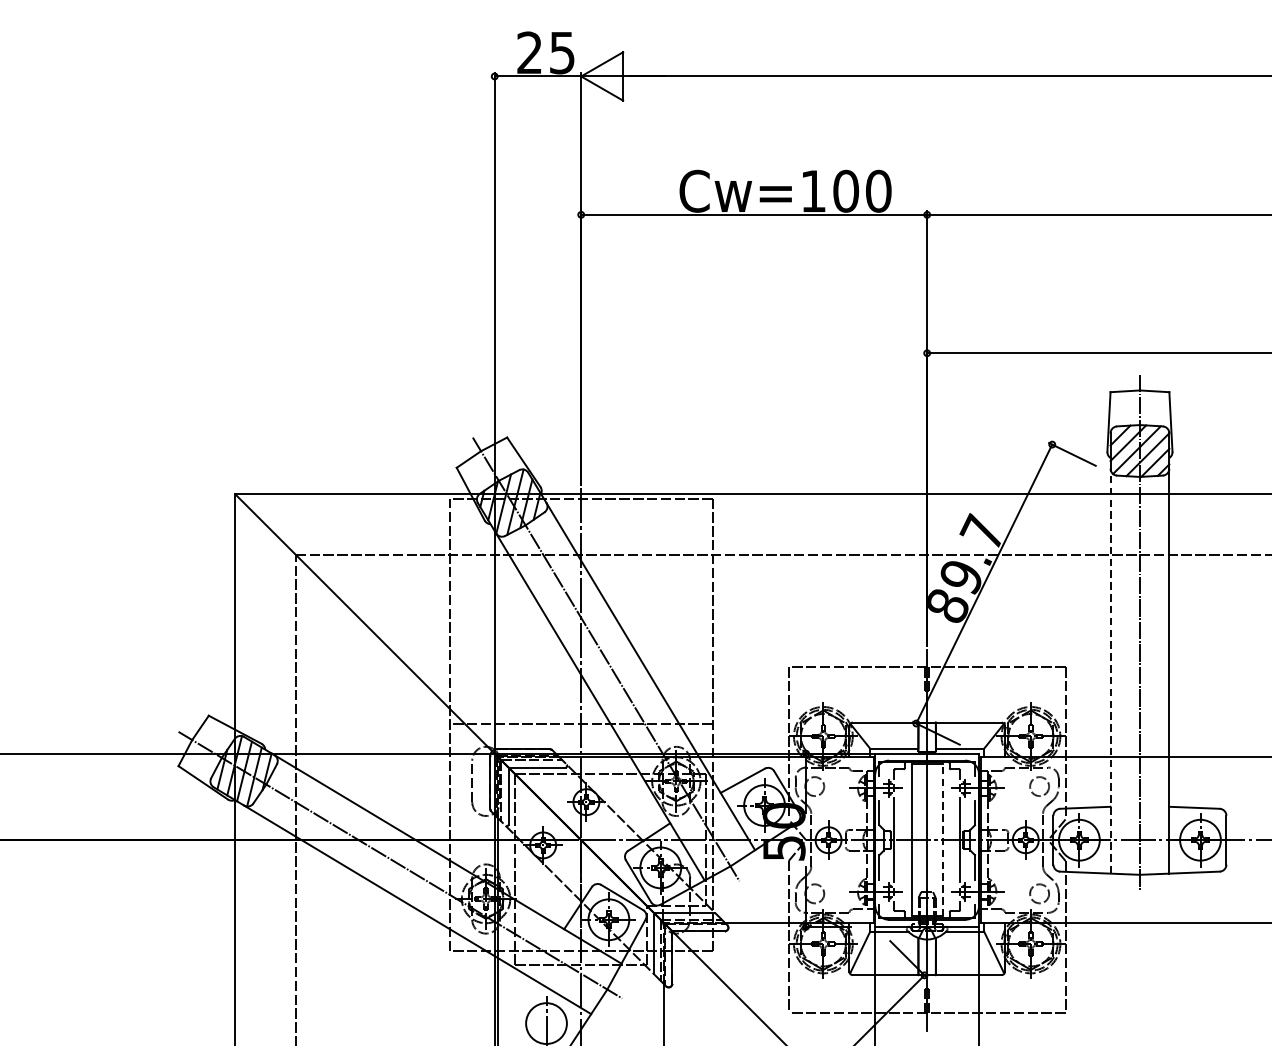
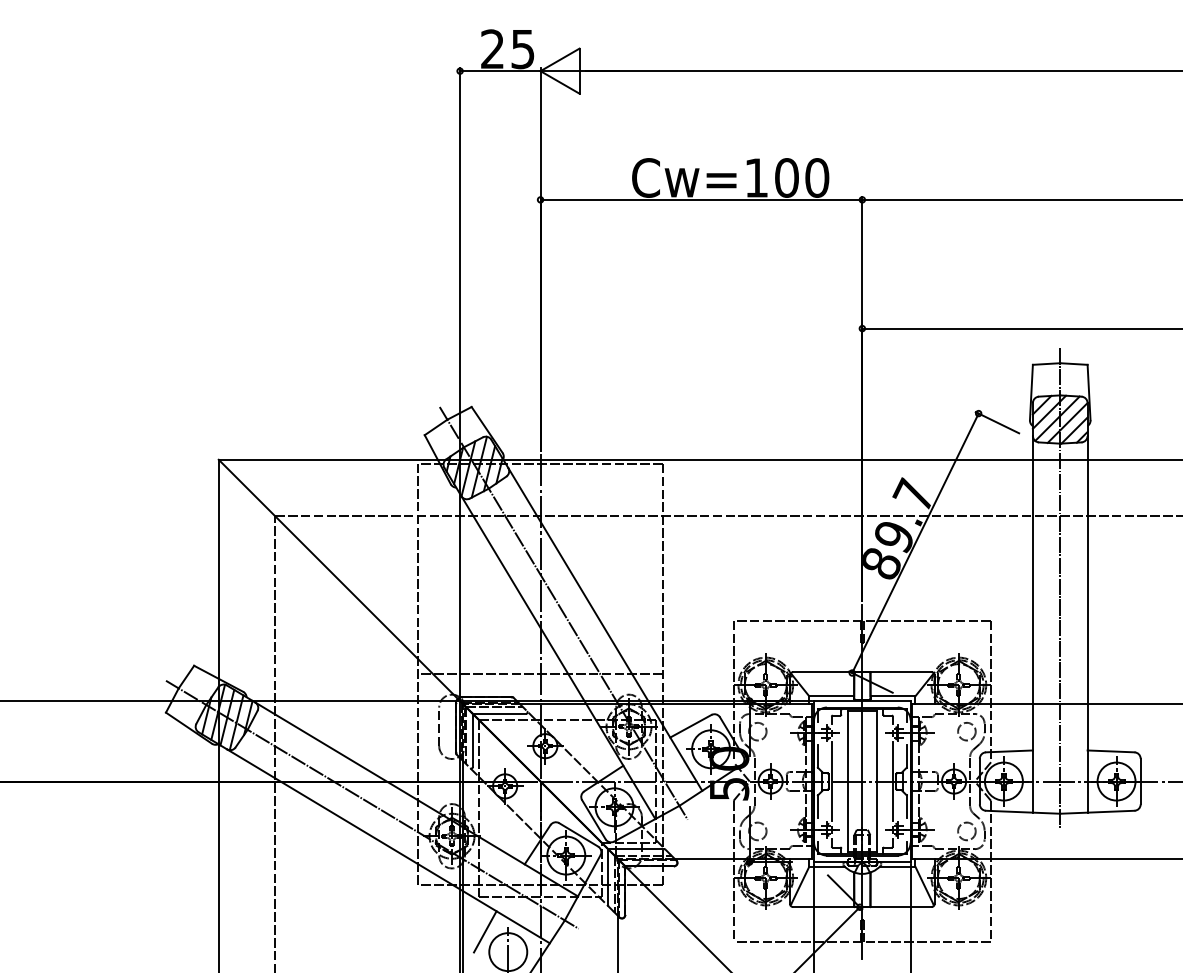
line: (1110, 670) -> (1032, 623), dashed -> solid
line: (942, 840) -> (876, 781), dashed -> solid
line: (522, 1001) -> (485, 931), added

